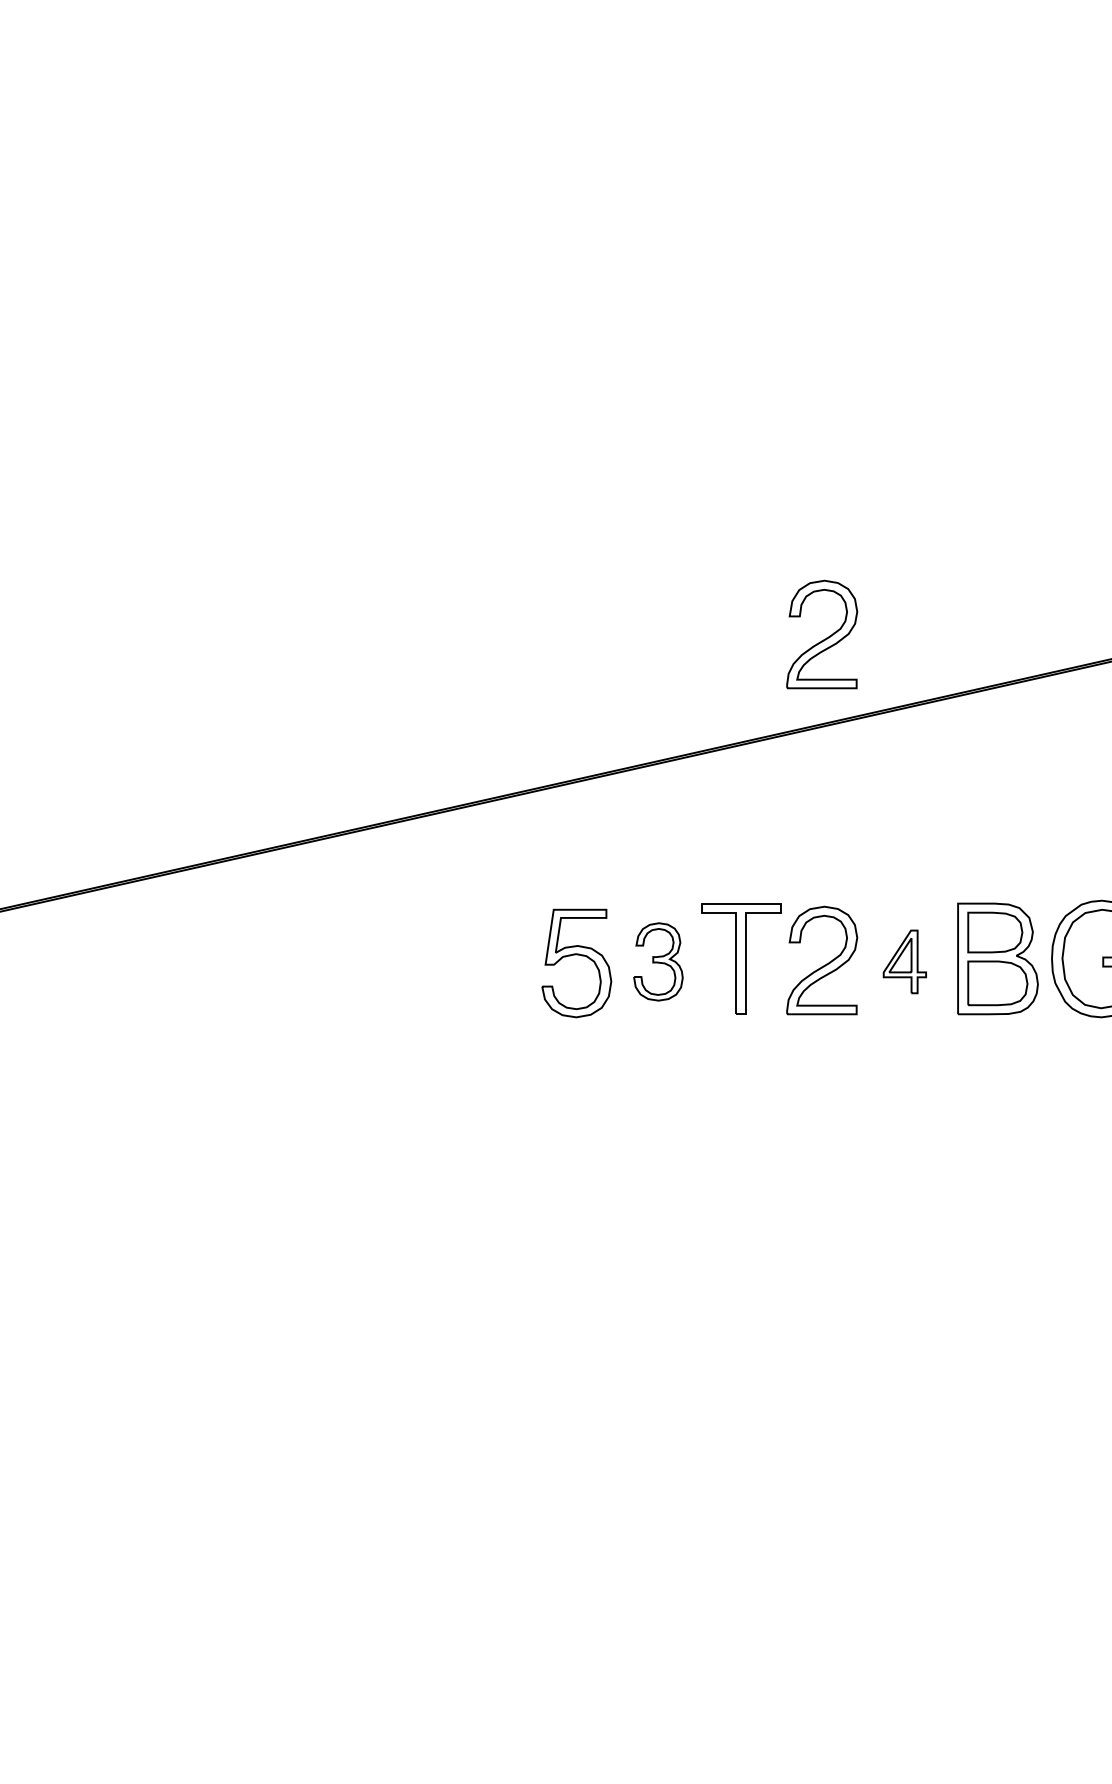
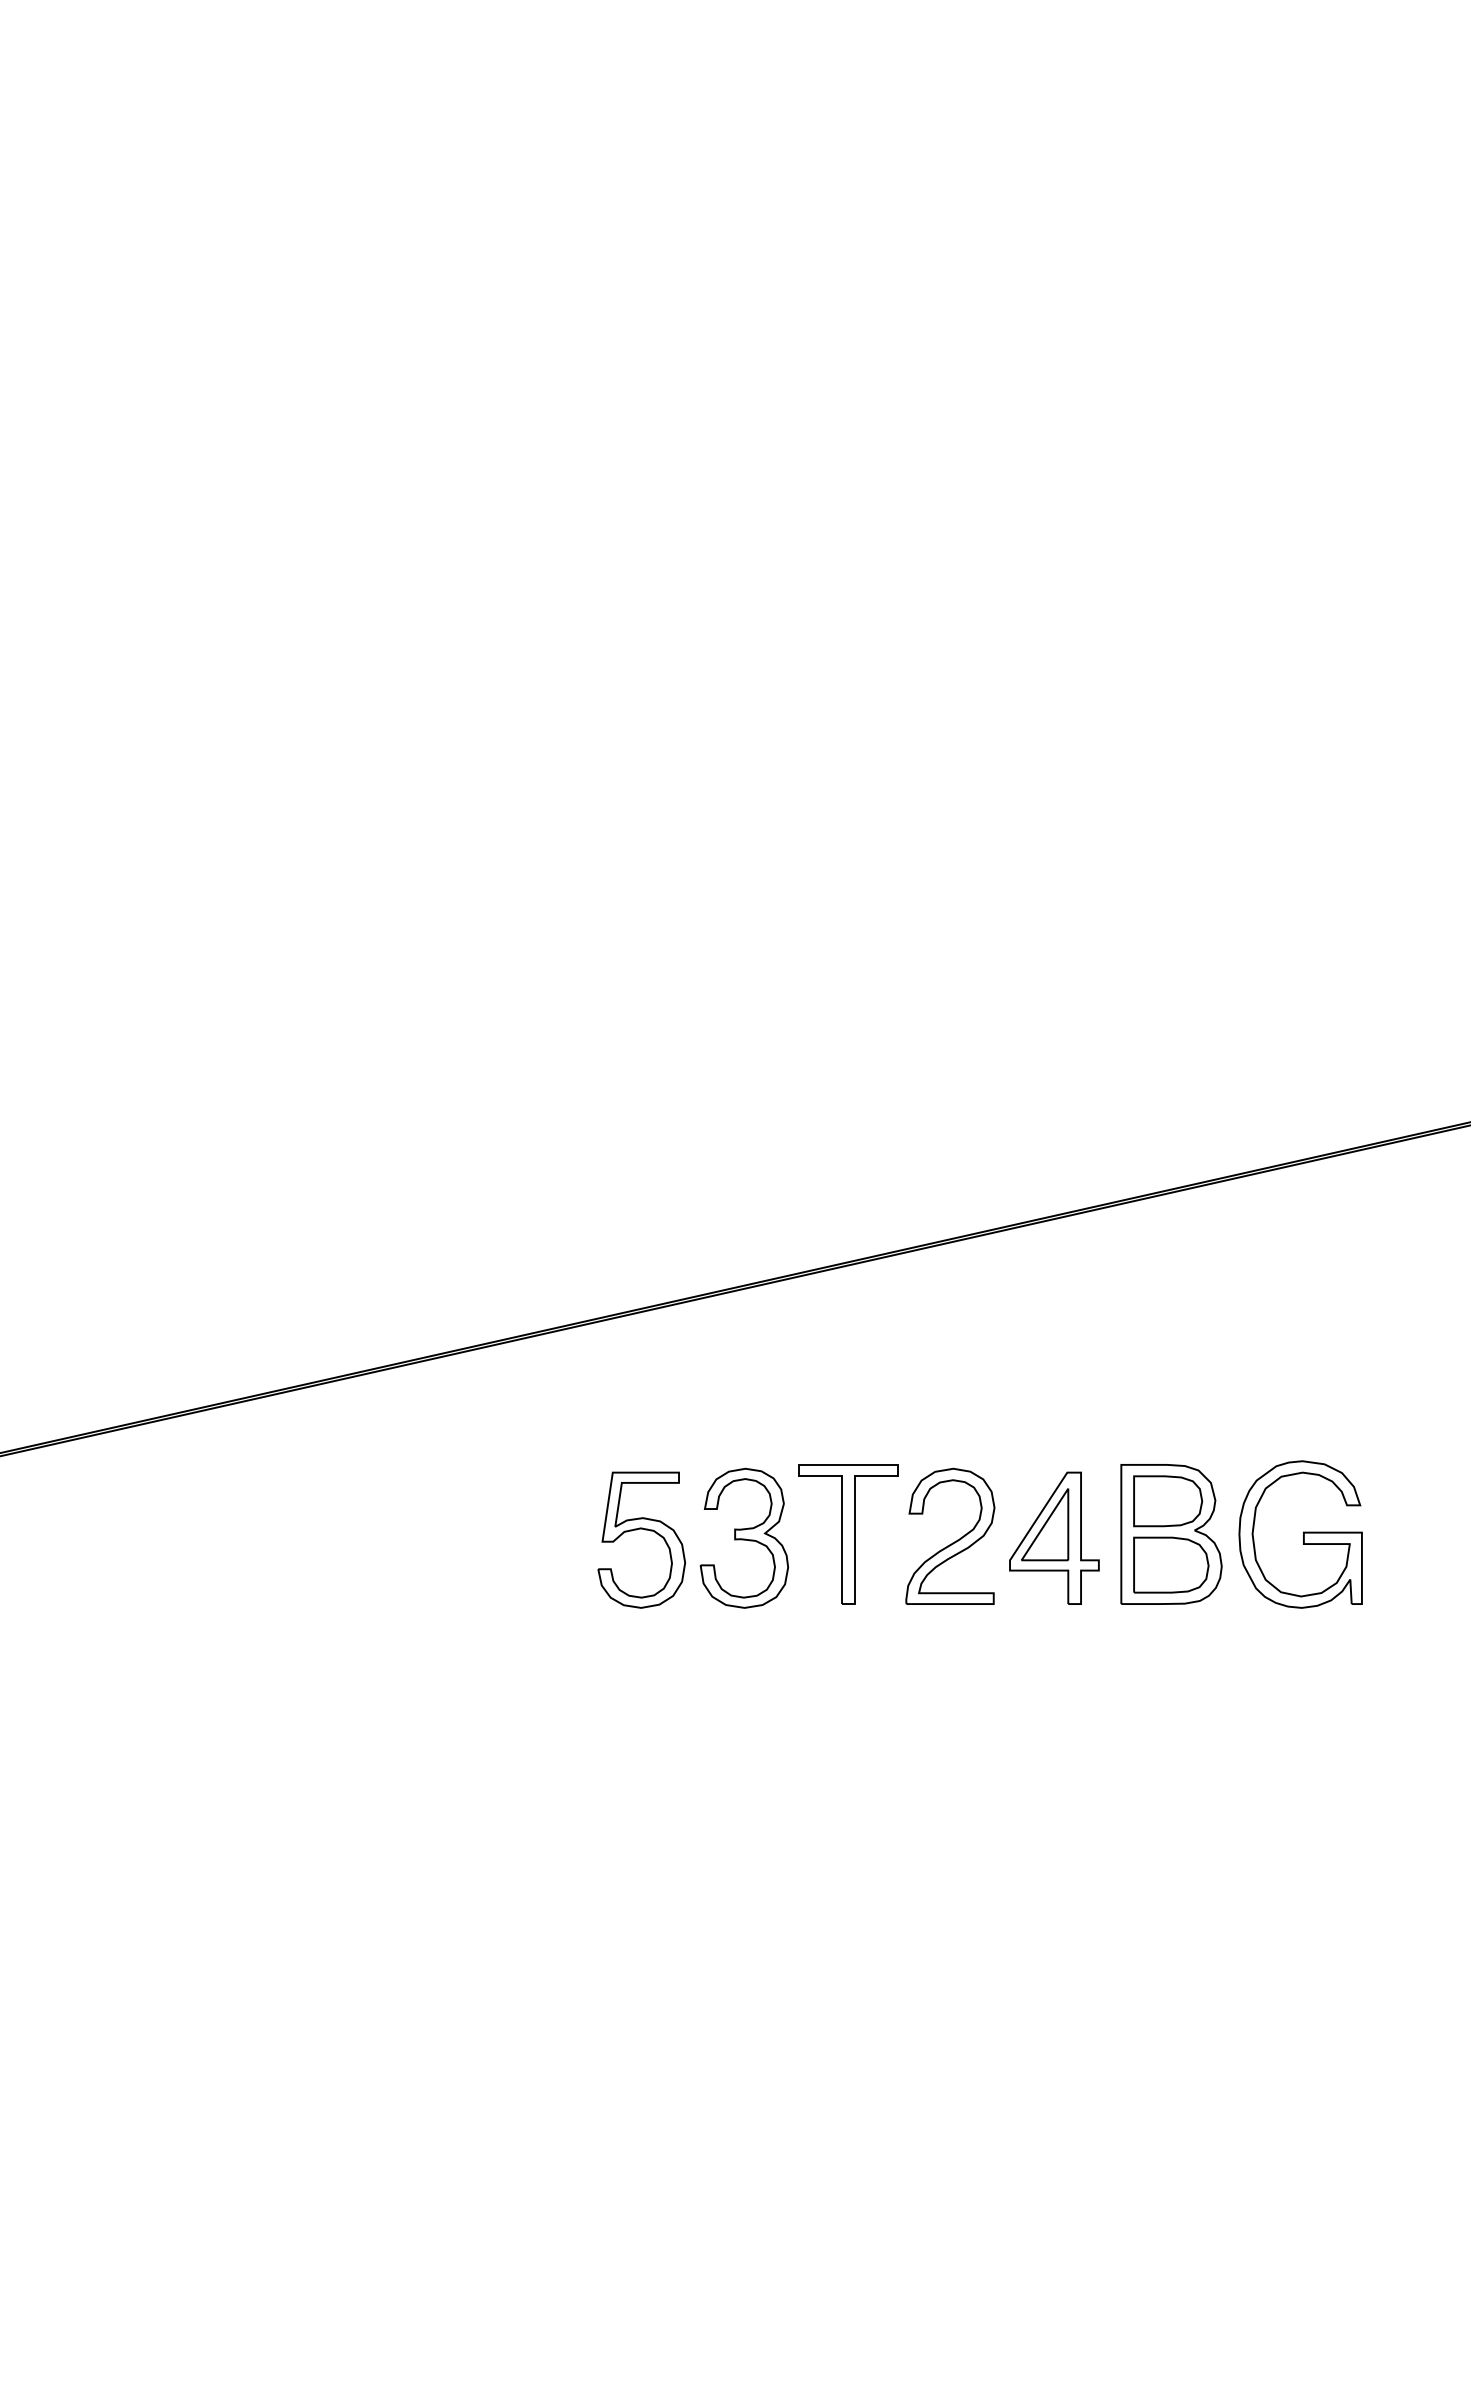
part: (825, 638) -> (954, 1131), removed
part: (658, 961) -> (744, 1537), size x1.43
part: (904, 961) -> (1054, 1537), size x1.67

